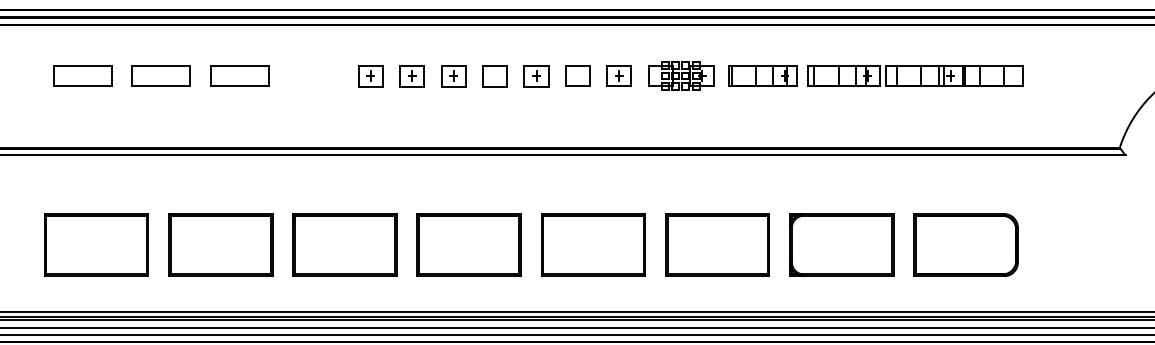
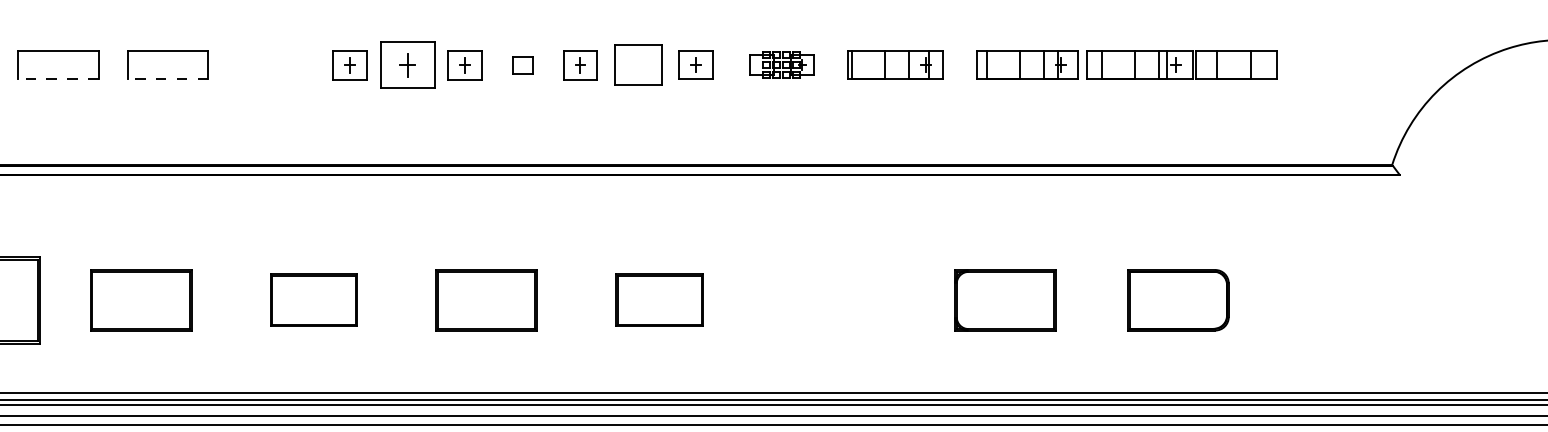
part: (577, 75) -> (637, 64), size x1.4
part: (681, 75) -> (782, 64), size x0.7
part: (915, 75) -> (1127, 64), moved
part: (411, 76) -> (406, 65), size x1.6
part: (494, 76) -> (521, 65), size x0.6
line: (161, 86) -> (58, 79), solid -> dashed
line: (240, 86) -> (168, 79), solid -> dashed
part: (220, 244) -> (140, 299), size x0.7
part: (344, 244) -> (313, 299), size x0.6
part: (468, 244) -> (485, 299), size x0.7
part: (593, 244) -> (659, 299), size x0.6
part: (717, 244) -> (832, 299), removed
part: (965, 244) -> (1177, 299), size x0.7
part: (841, 245) -> (1004, 300), size x0.7

